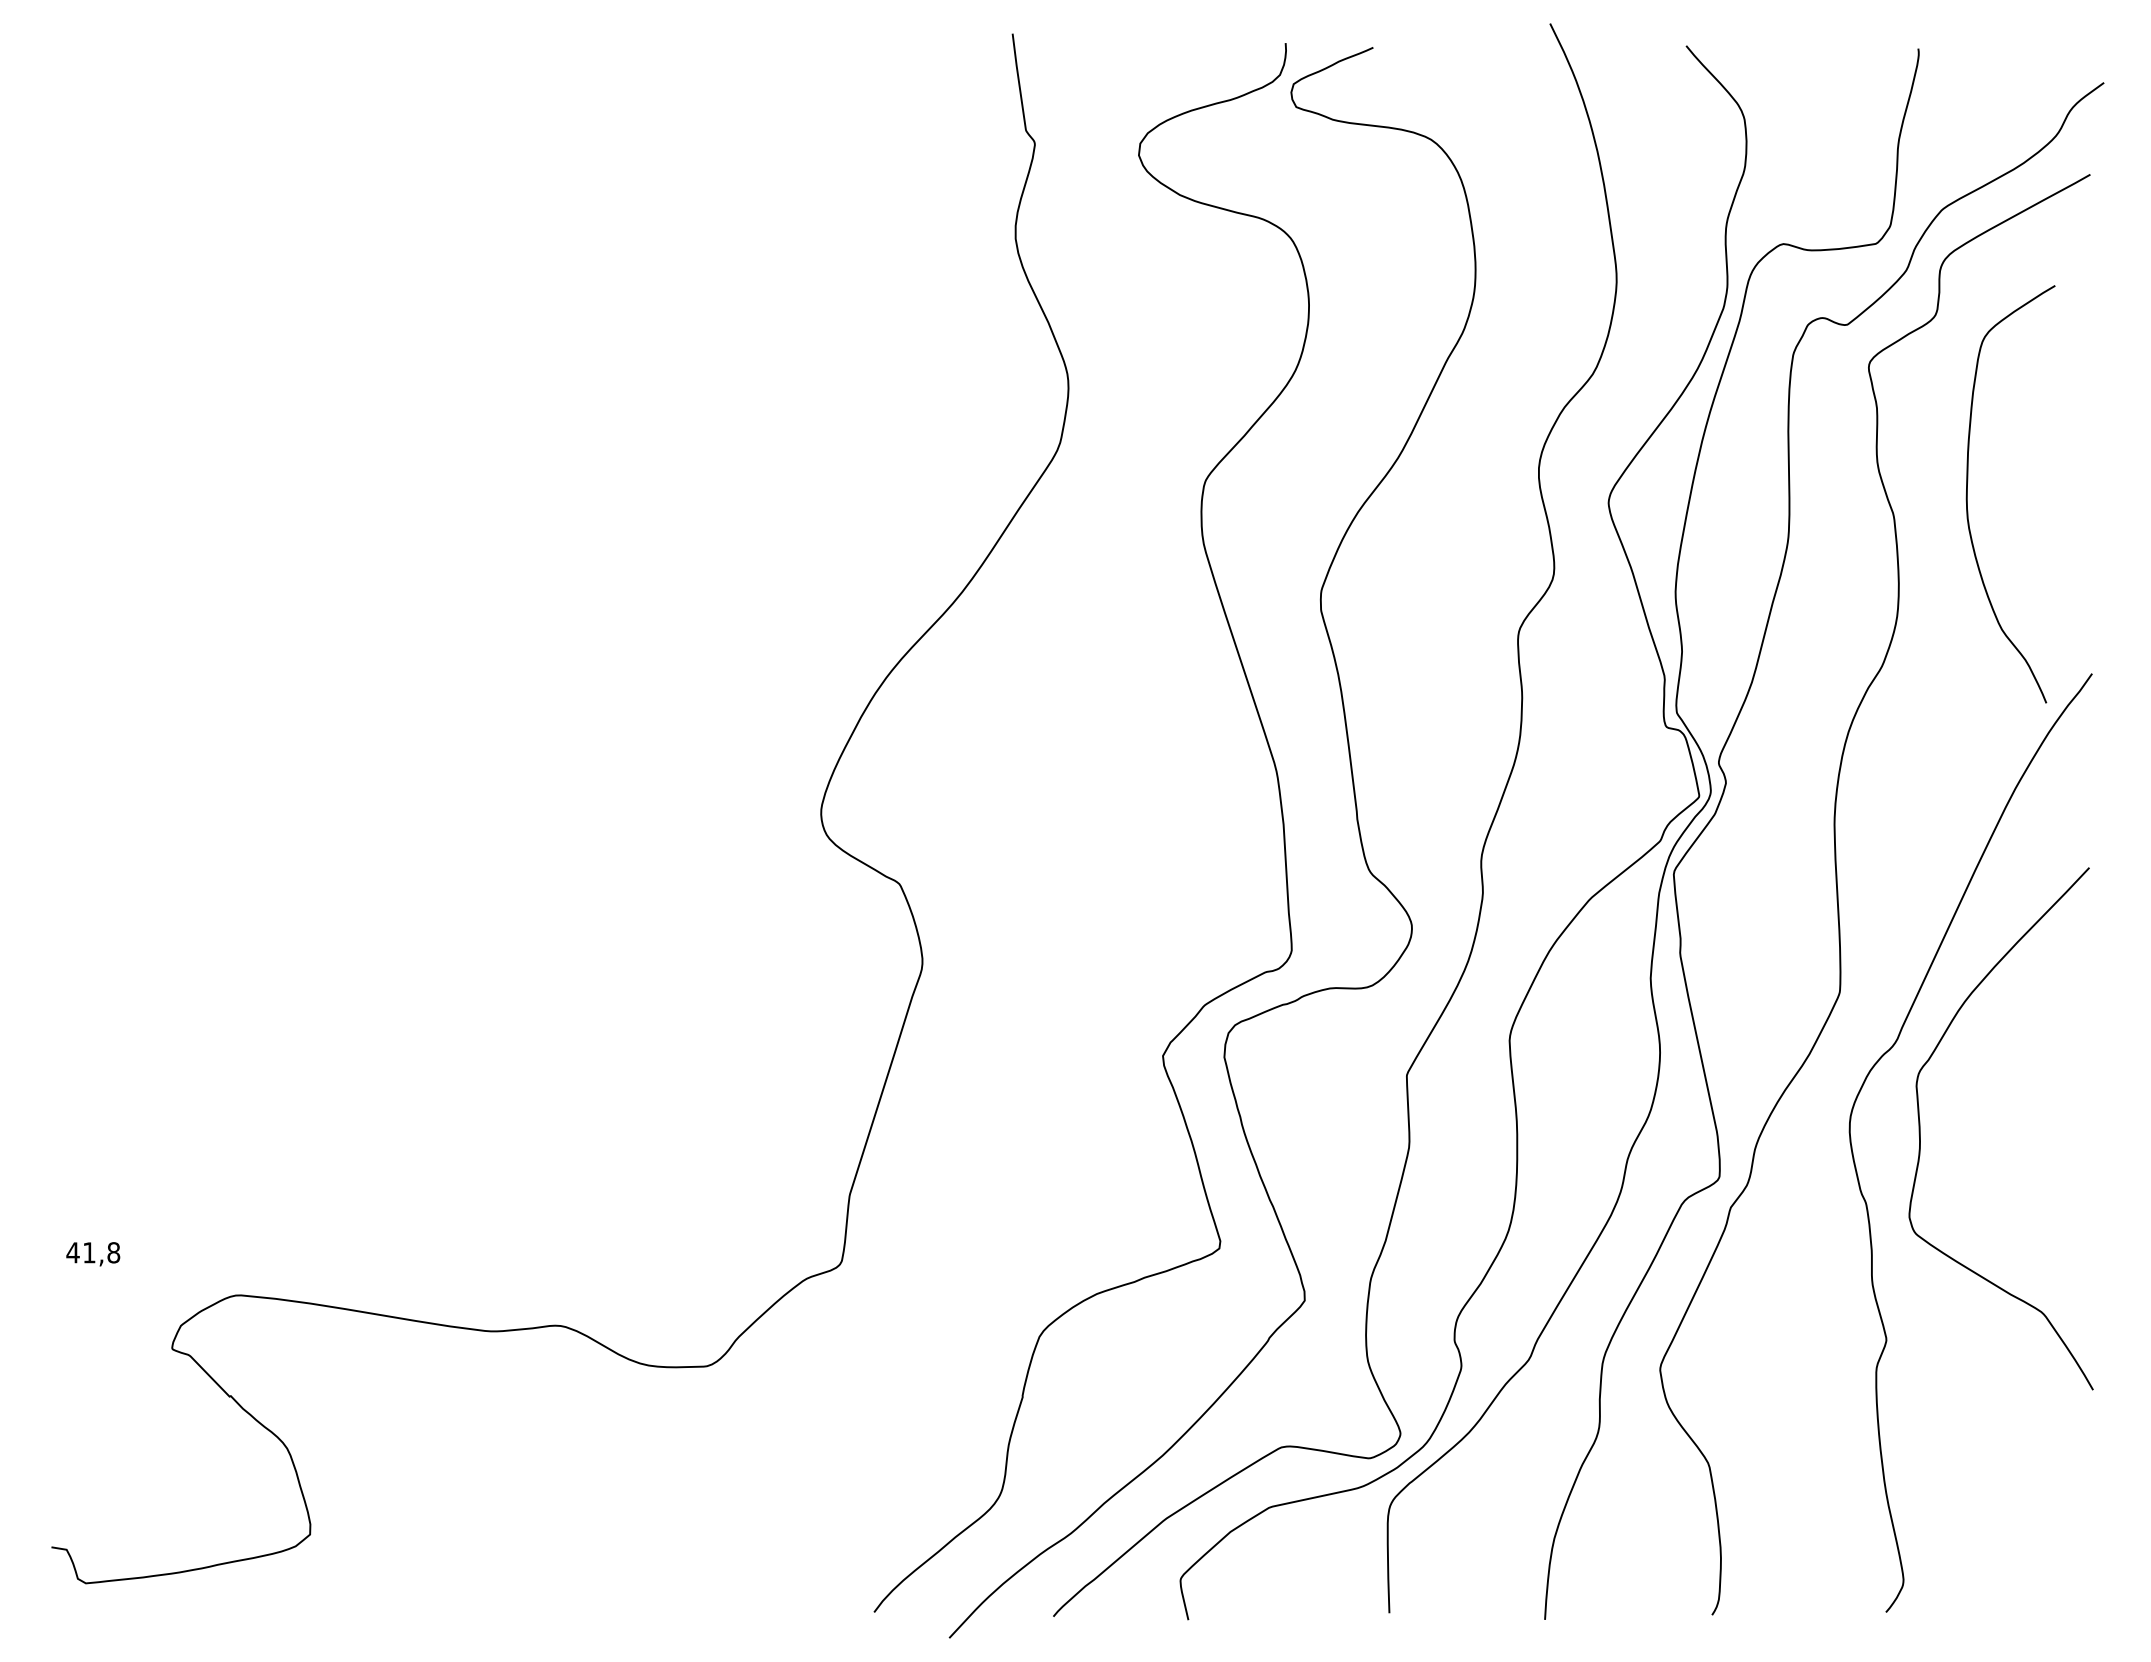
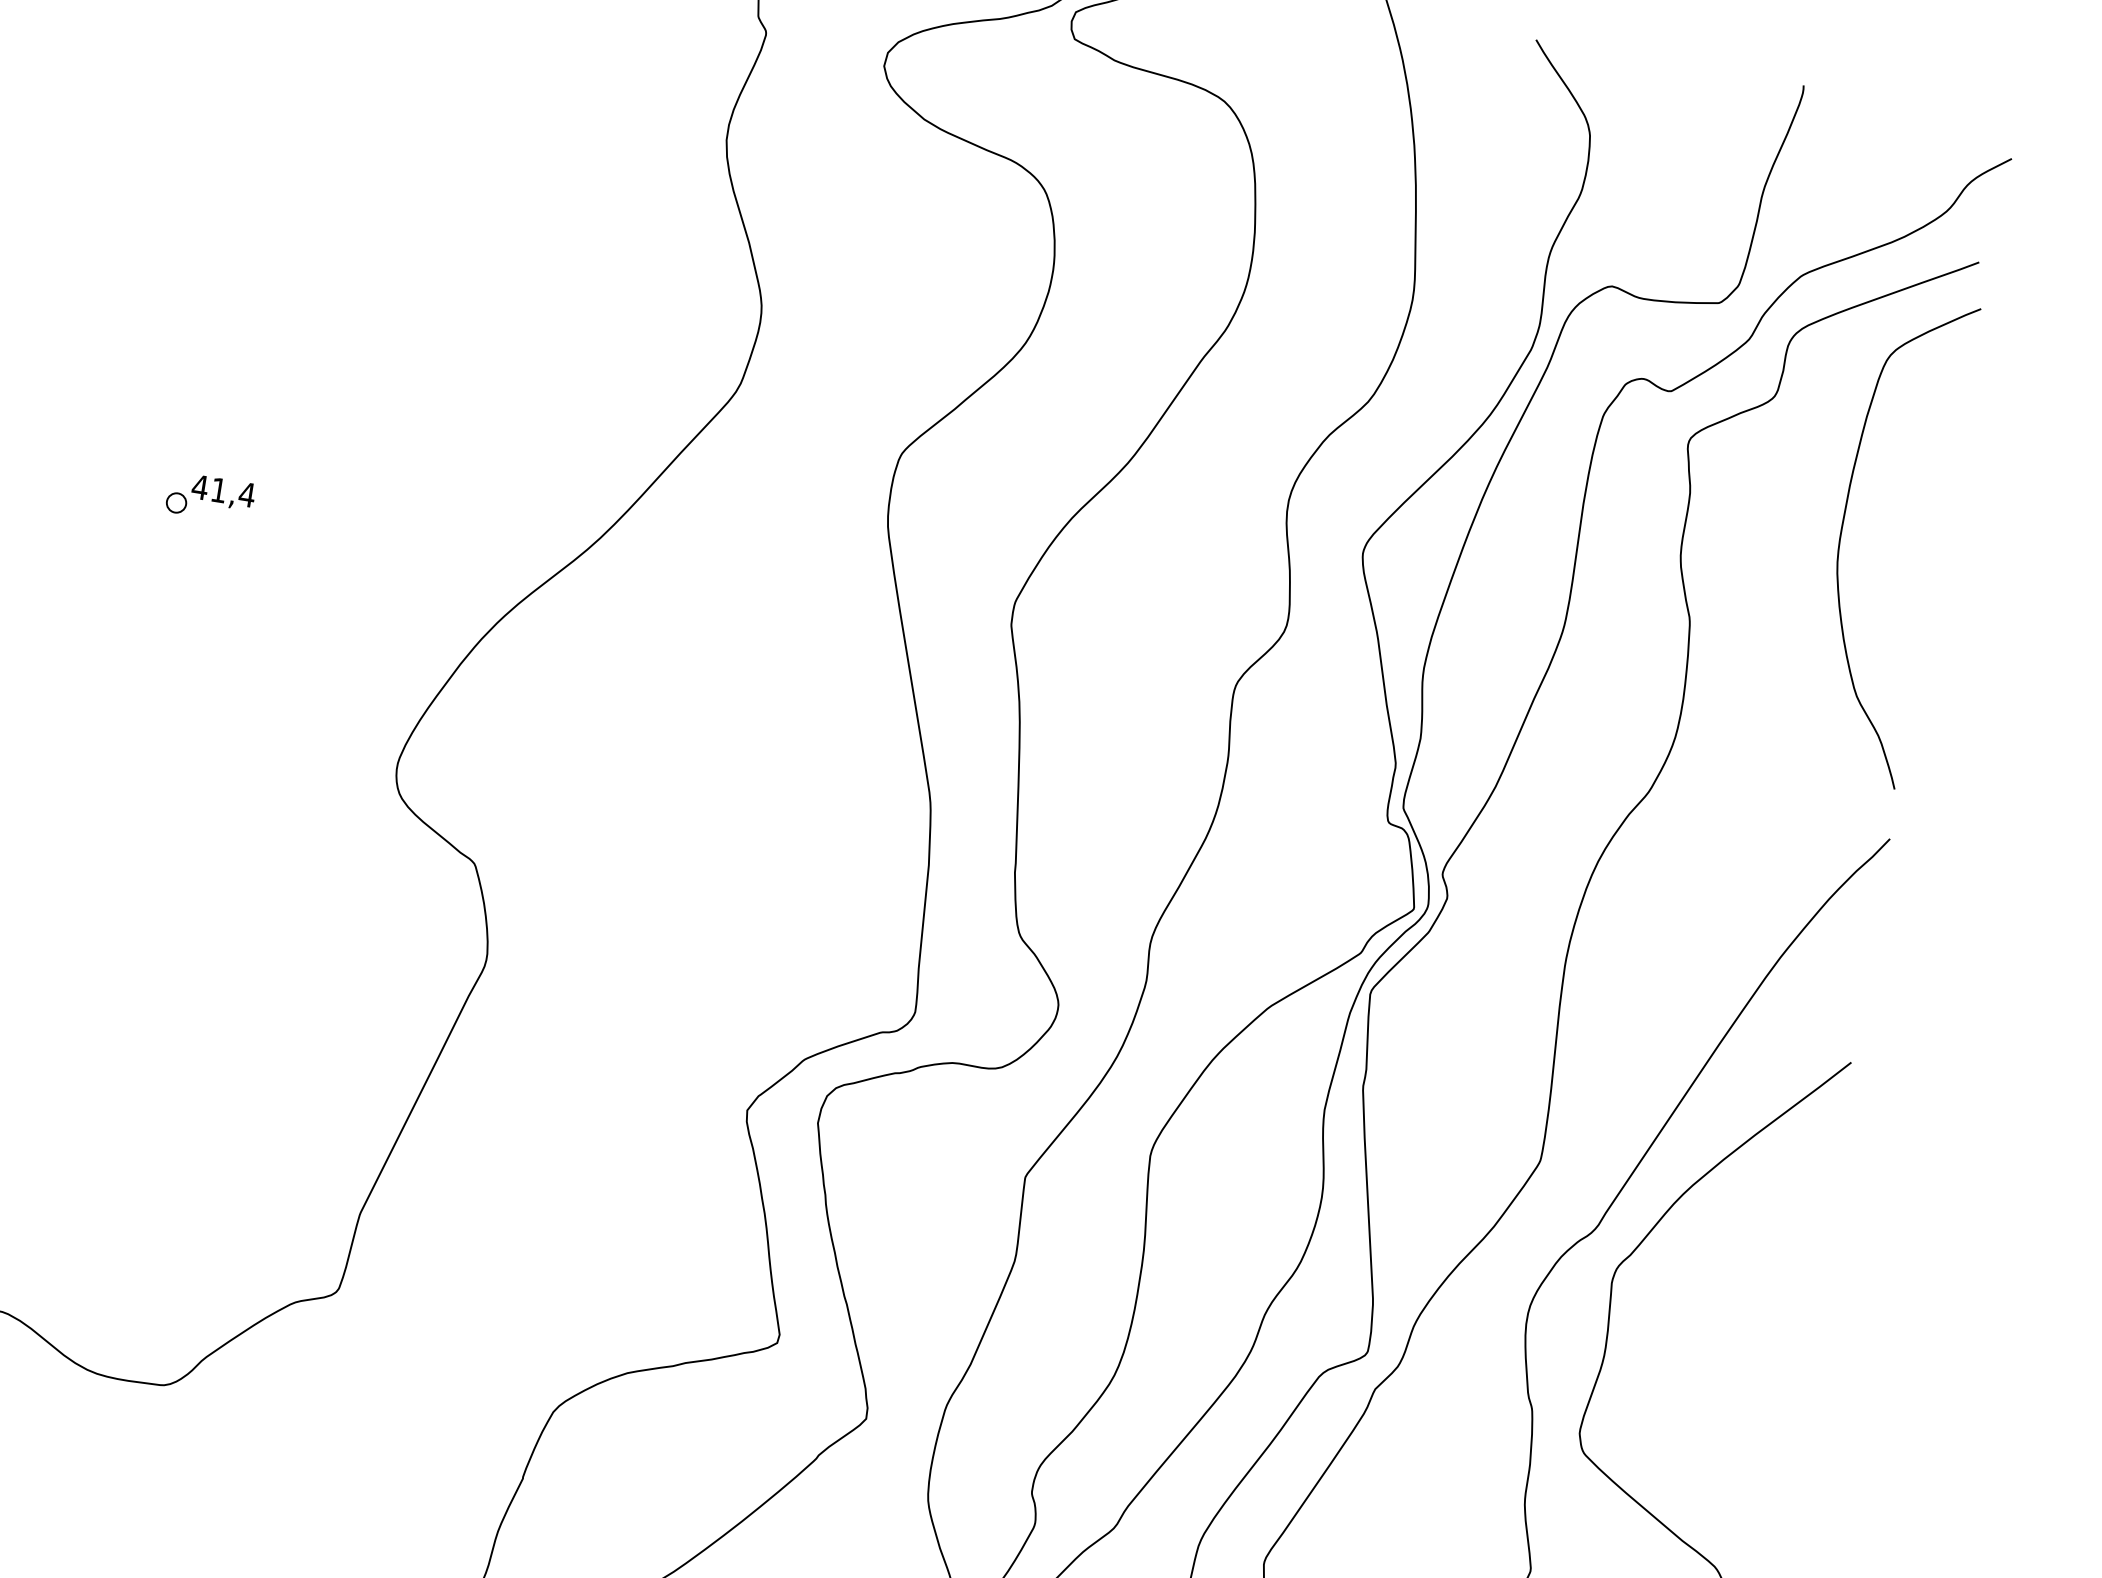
curve: (1967, 494) -> (1841, 533), moved
part: (627, 610) -> (210, 498), added

